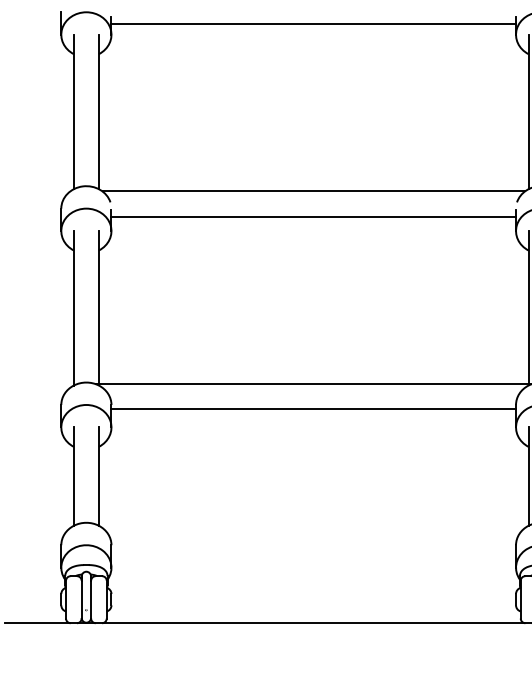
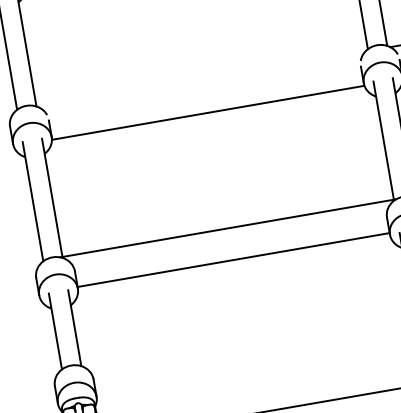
line: (313, 191) -> (202, 79), removed
line: (313, 216) -> (208, 112), moved
line: (313, 409) -> (233, 260), moved

